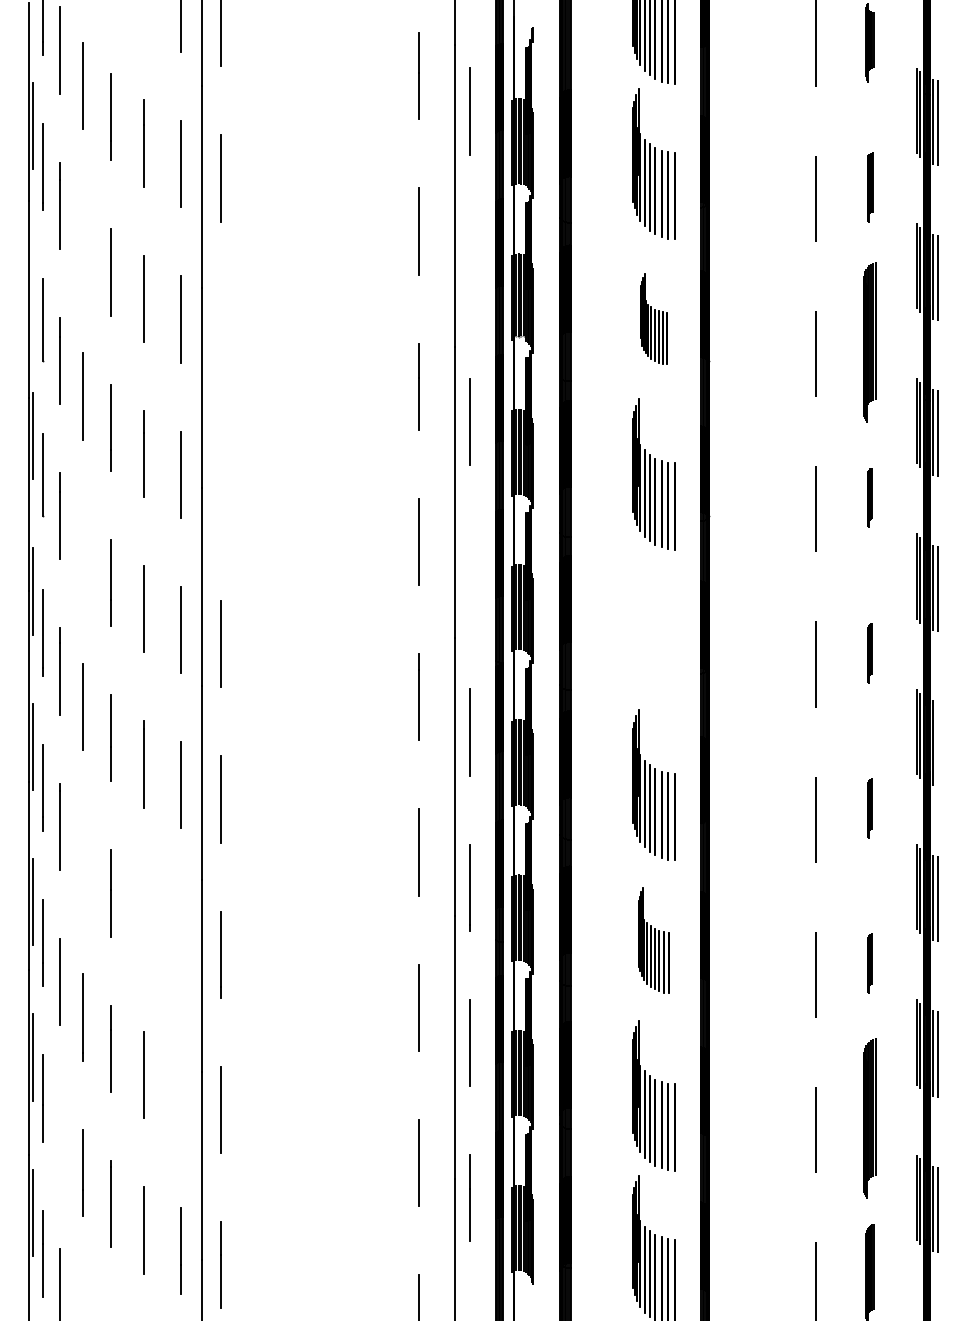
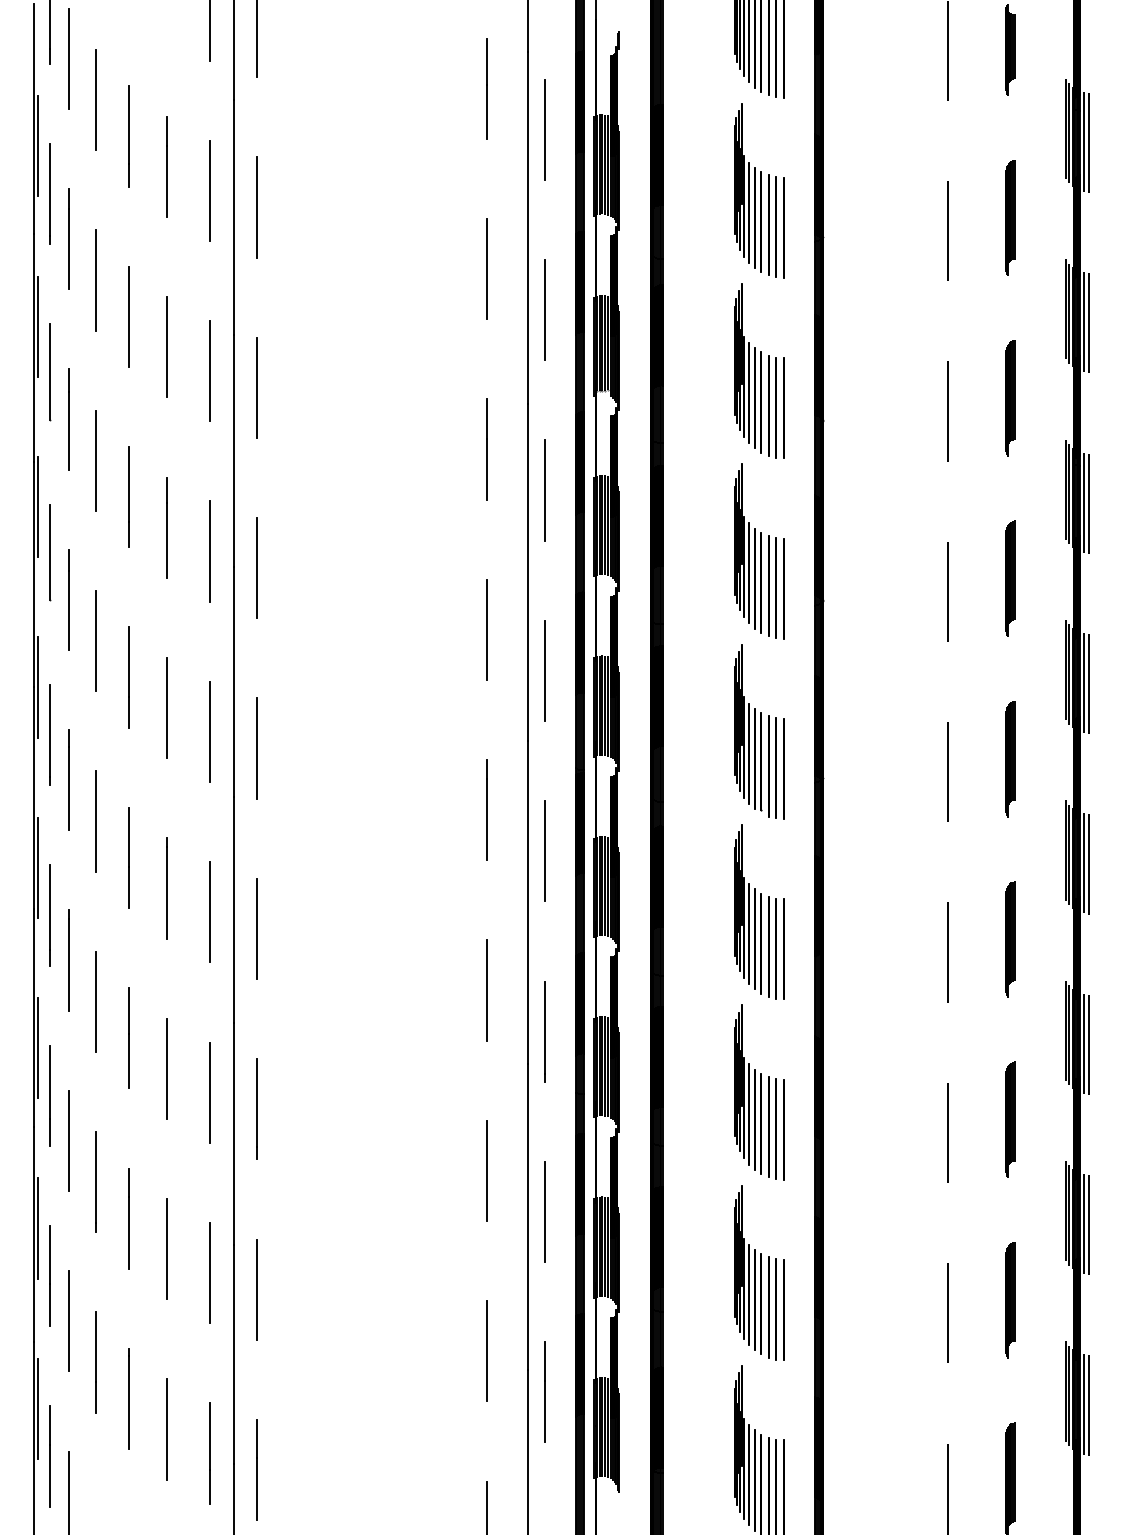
part: (869, 187) -> (1010, 217), size x1.43
line: (83, 241) -> (96, 280), added
line: (468, 266) -> (544, 309), added
line: (32, 280) -> (37, 326), added
part: (653, 318) -> (759, 370), size x1.67
line: (220, 333) -> (256, 387), added
part: (869, 342) -> (1010, 398), size x0.62
line: (220, 489) -> (256, 568), added
part: (869, 497) -> (1010, 578), size x1.67
line: (83, 552) -> (96, 641), added
line: (469, 577) -> (545, 670), added
part: (653, 629) -> (759, 731), added
part: (869, 653) -> (1010, 759), size x1.67
line: (938, 743) -> (1089, 864), added
part: (869, 808) -> (1010, 939), size x1.67
line: (83, 861) -> (96, 1001), added
line: (143, 919) -> (166, 1068), added
line: (181, 940) -> (210, 1092), added
part: (653, 940) -> (759, 1092), size x1.43
part: (869, 963) -> (1010, 1119), size x1.67
line: (181, 1095) -> (210, 1272), added
part: (869, 1119) -> (1010, 1300), size x0.62
line: (59, 1137) -> (69, 1321), added

